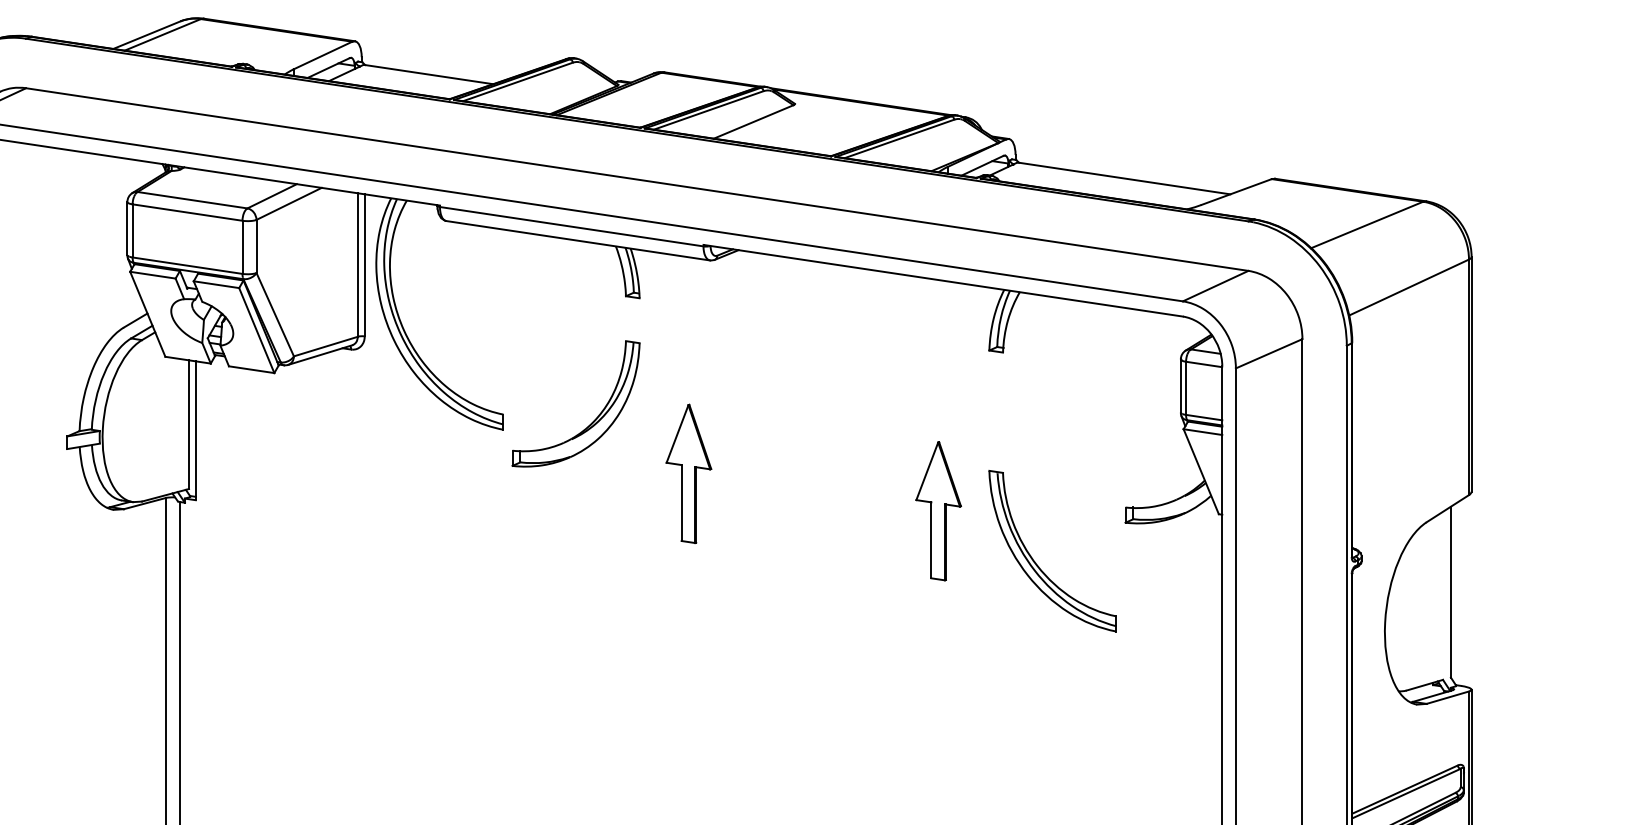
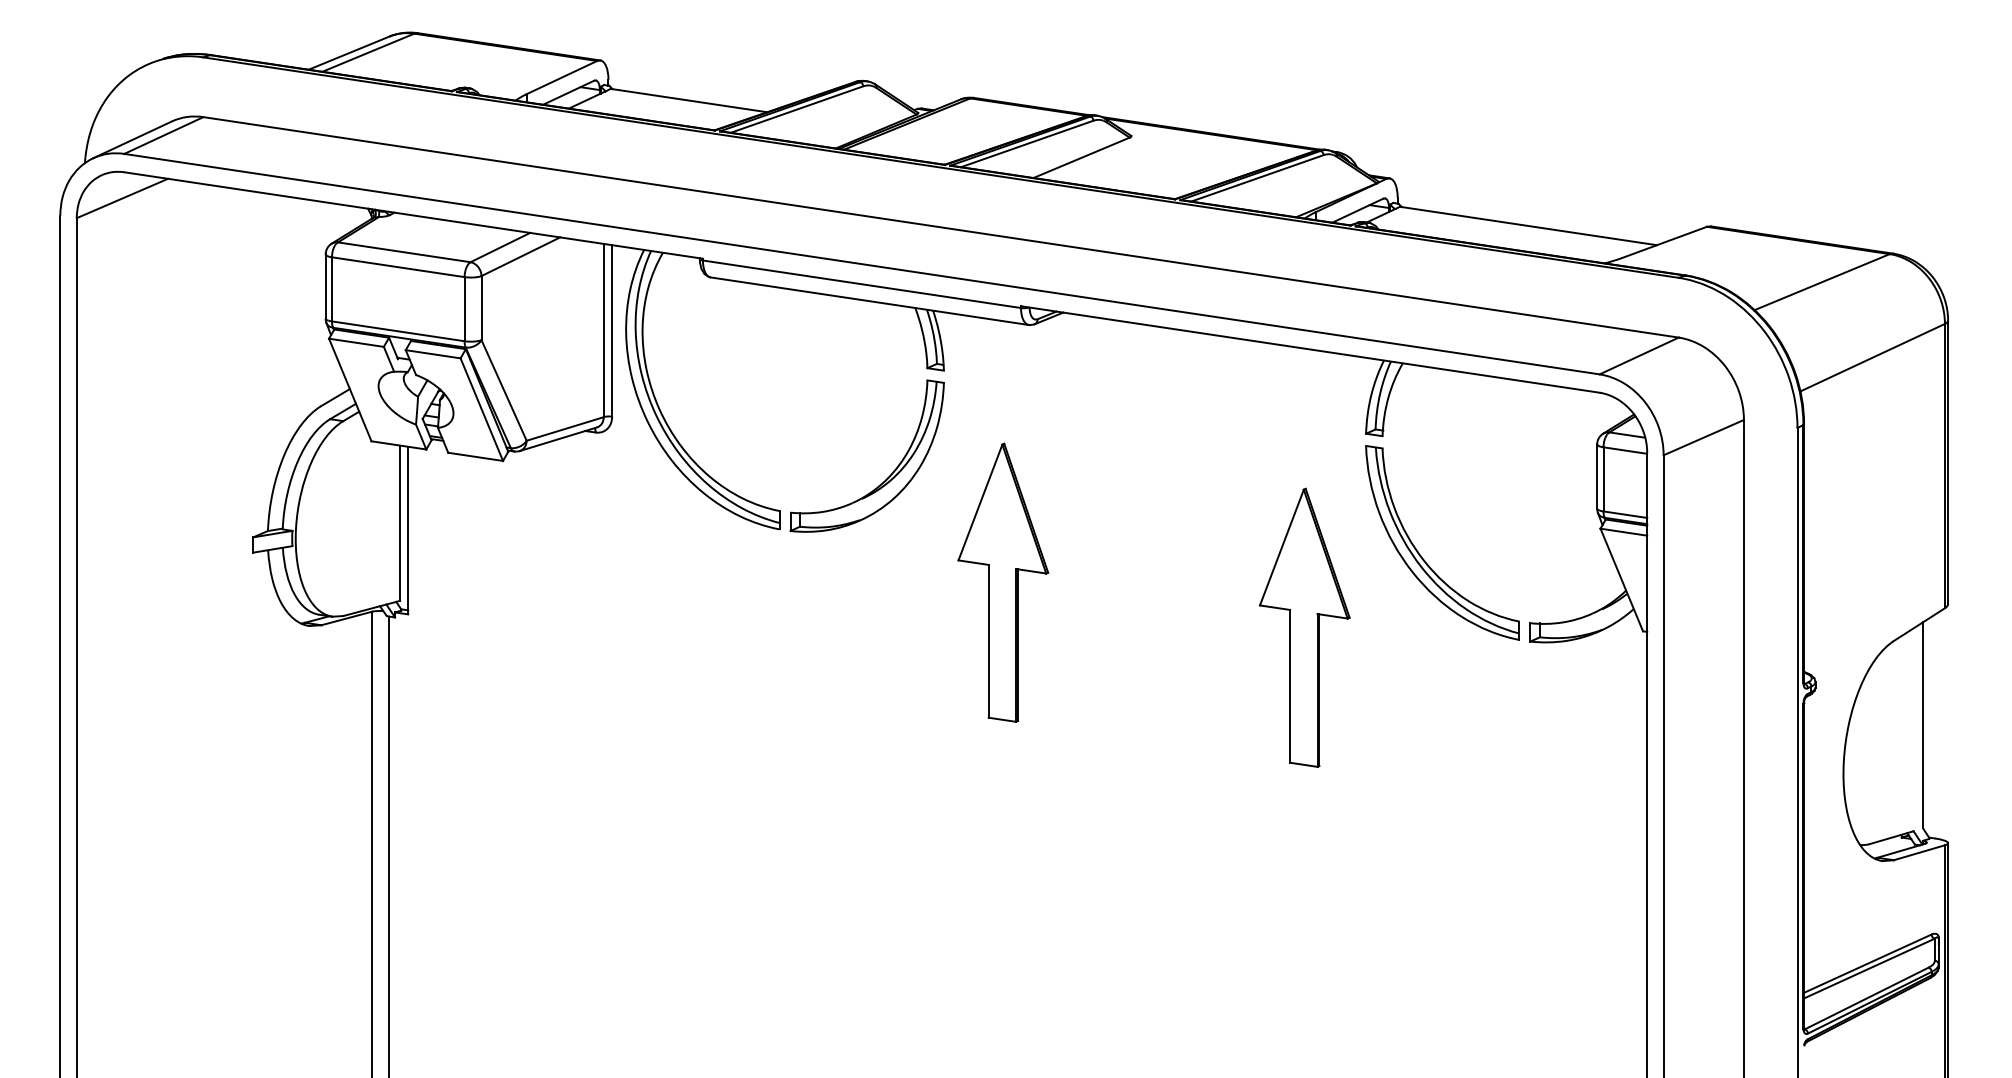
part: (593, 420) -> (888, 476), moved
part: (688, 473) -> (1003, 582), size x1.67
part: (938, 511) -> (1304, 627), size x1.67
part: (1035, 561) -> (1421, 555), moved

